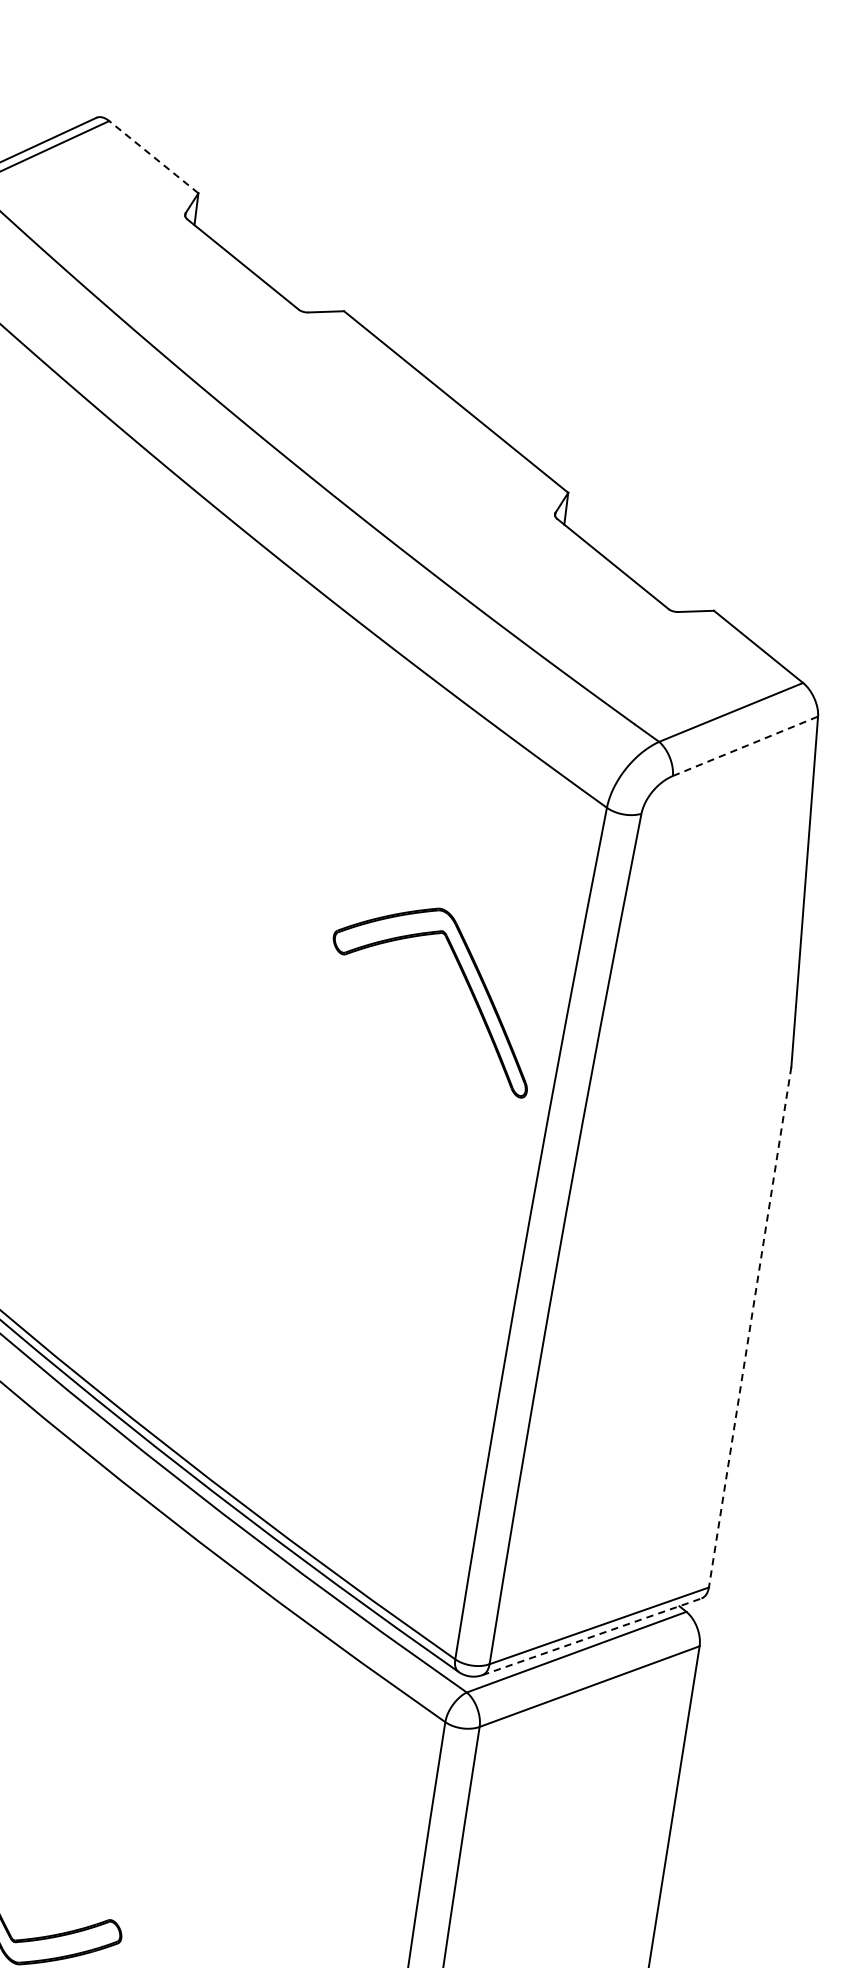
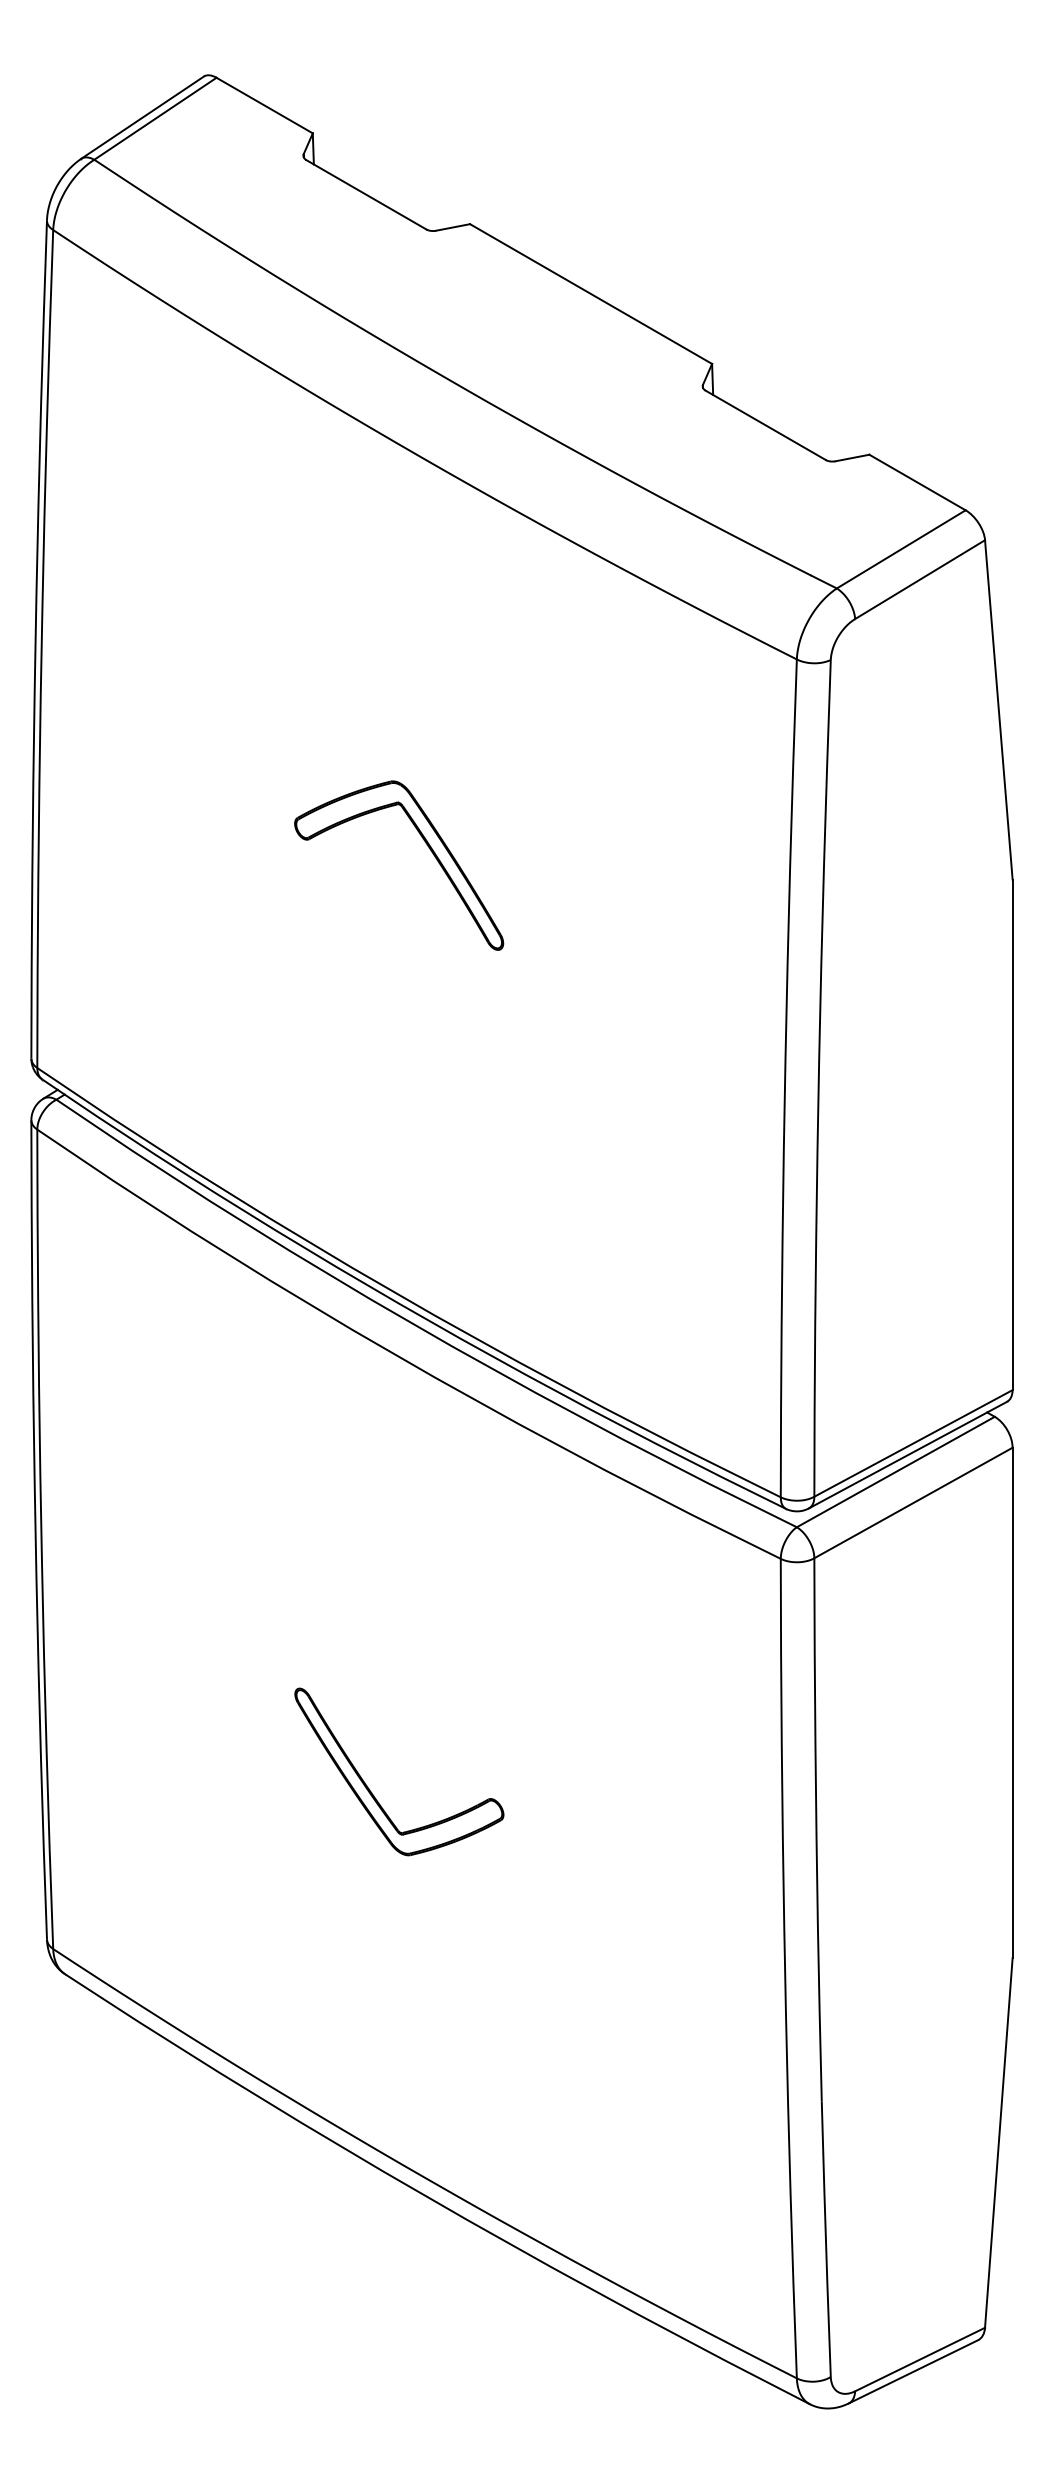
line: (153, 157) -> (264, 105), dashed -> solid
line: (745, 746) -> (920, 579), dashed -> solid
part: (465, 980) -> (427, 846), moved
line: (749, 1327) -> (1012, 1135), dashed -> solid
line: (592, 1637) -> (908, 1455), dashed -> solid

